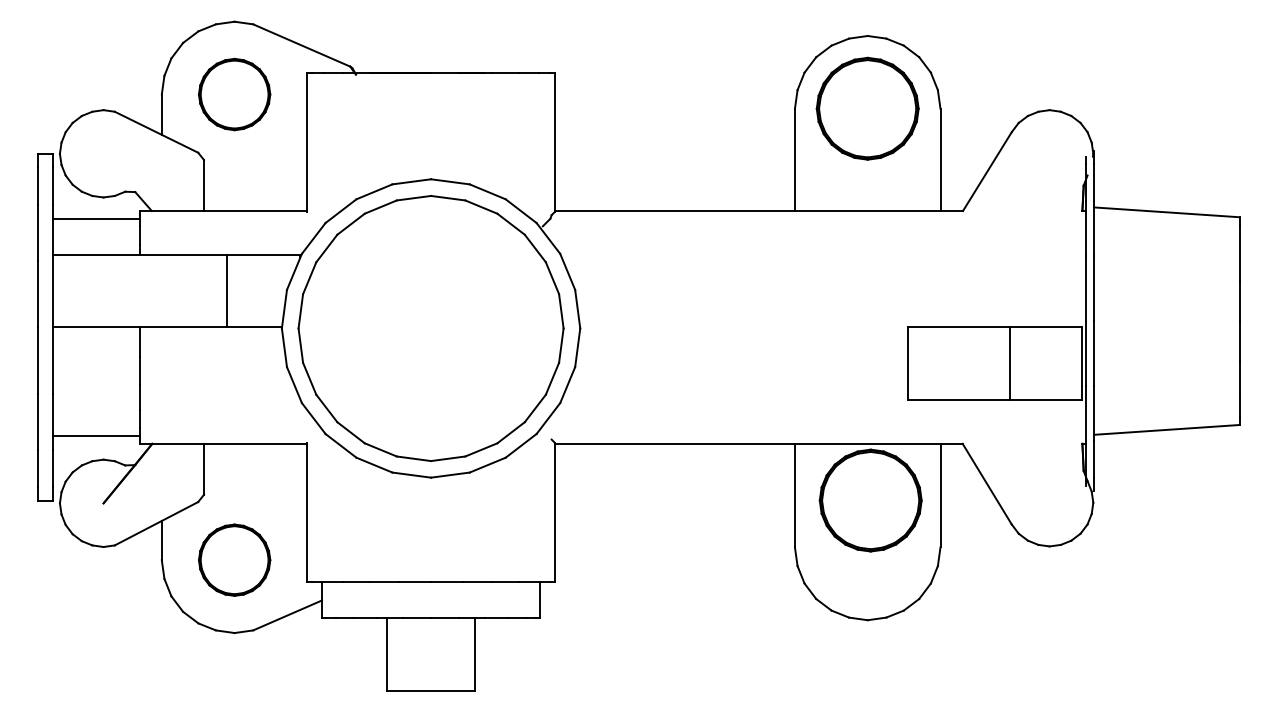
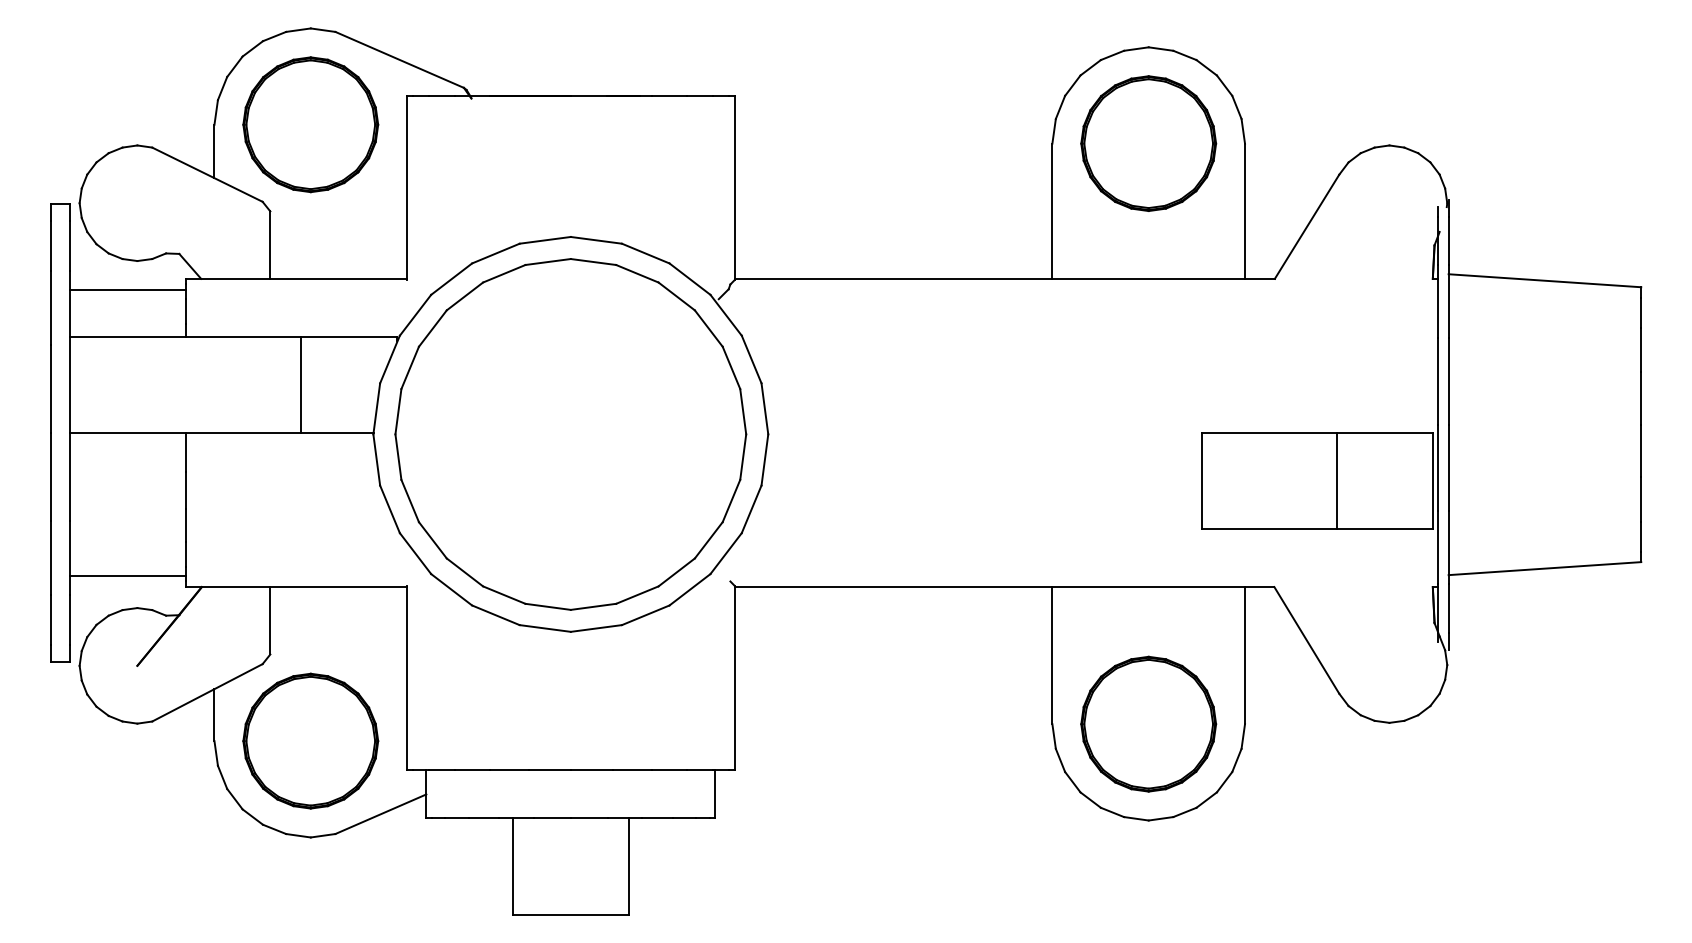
part: (234, 94) -> (310, 124), size x1.43
part: (870, 500) -> (1148, 723), moved
part: (234, 559) -> (310, 740), size x1.43

